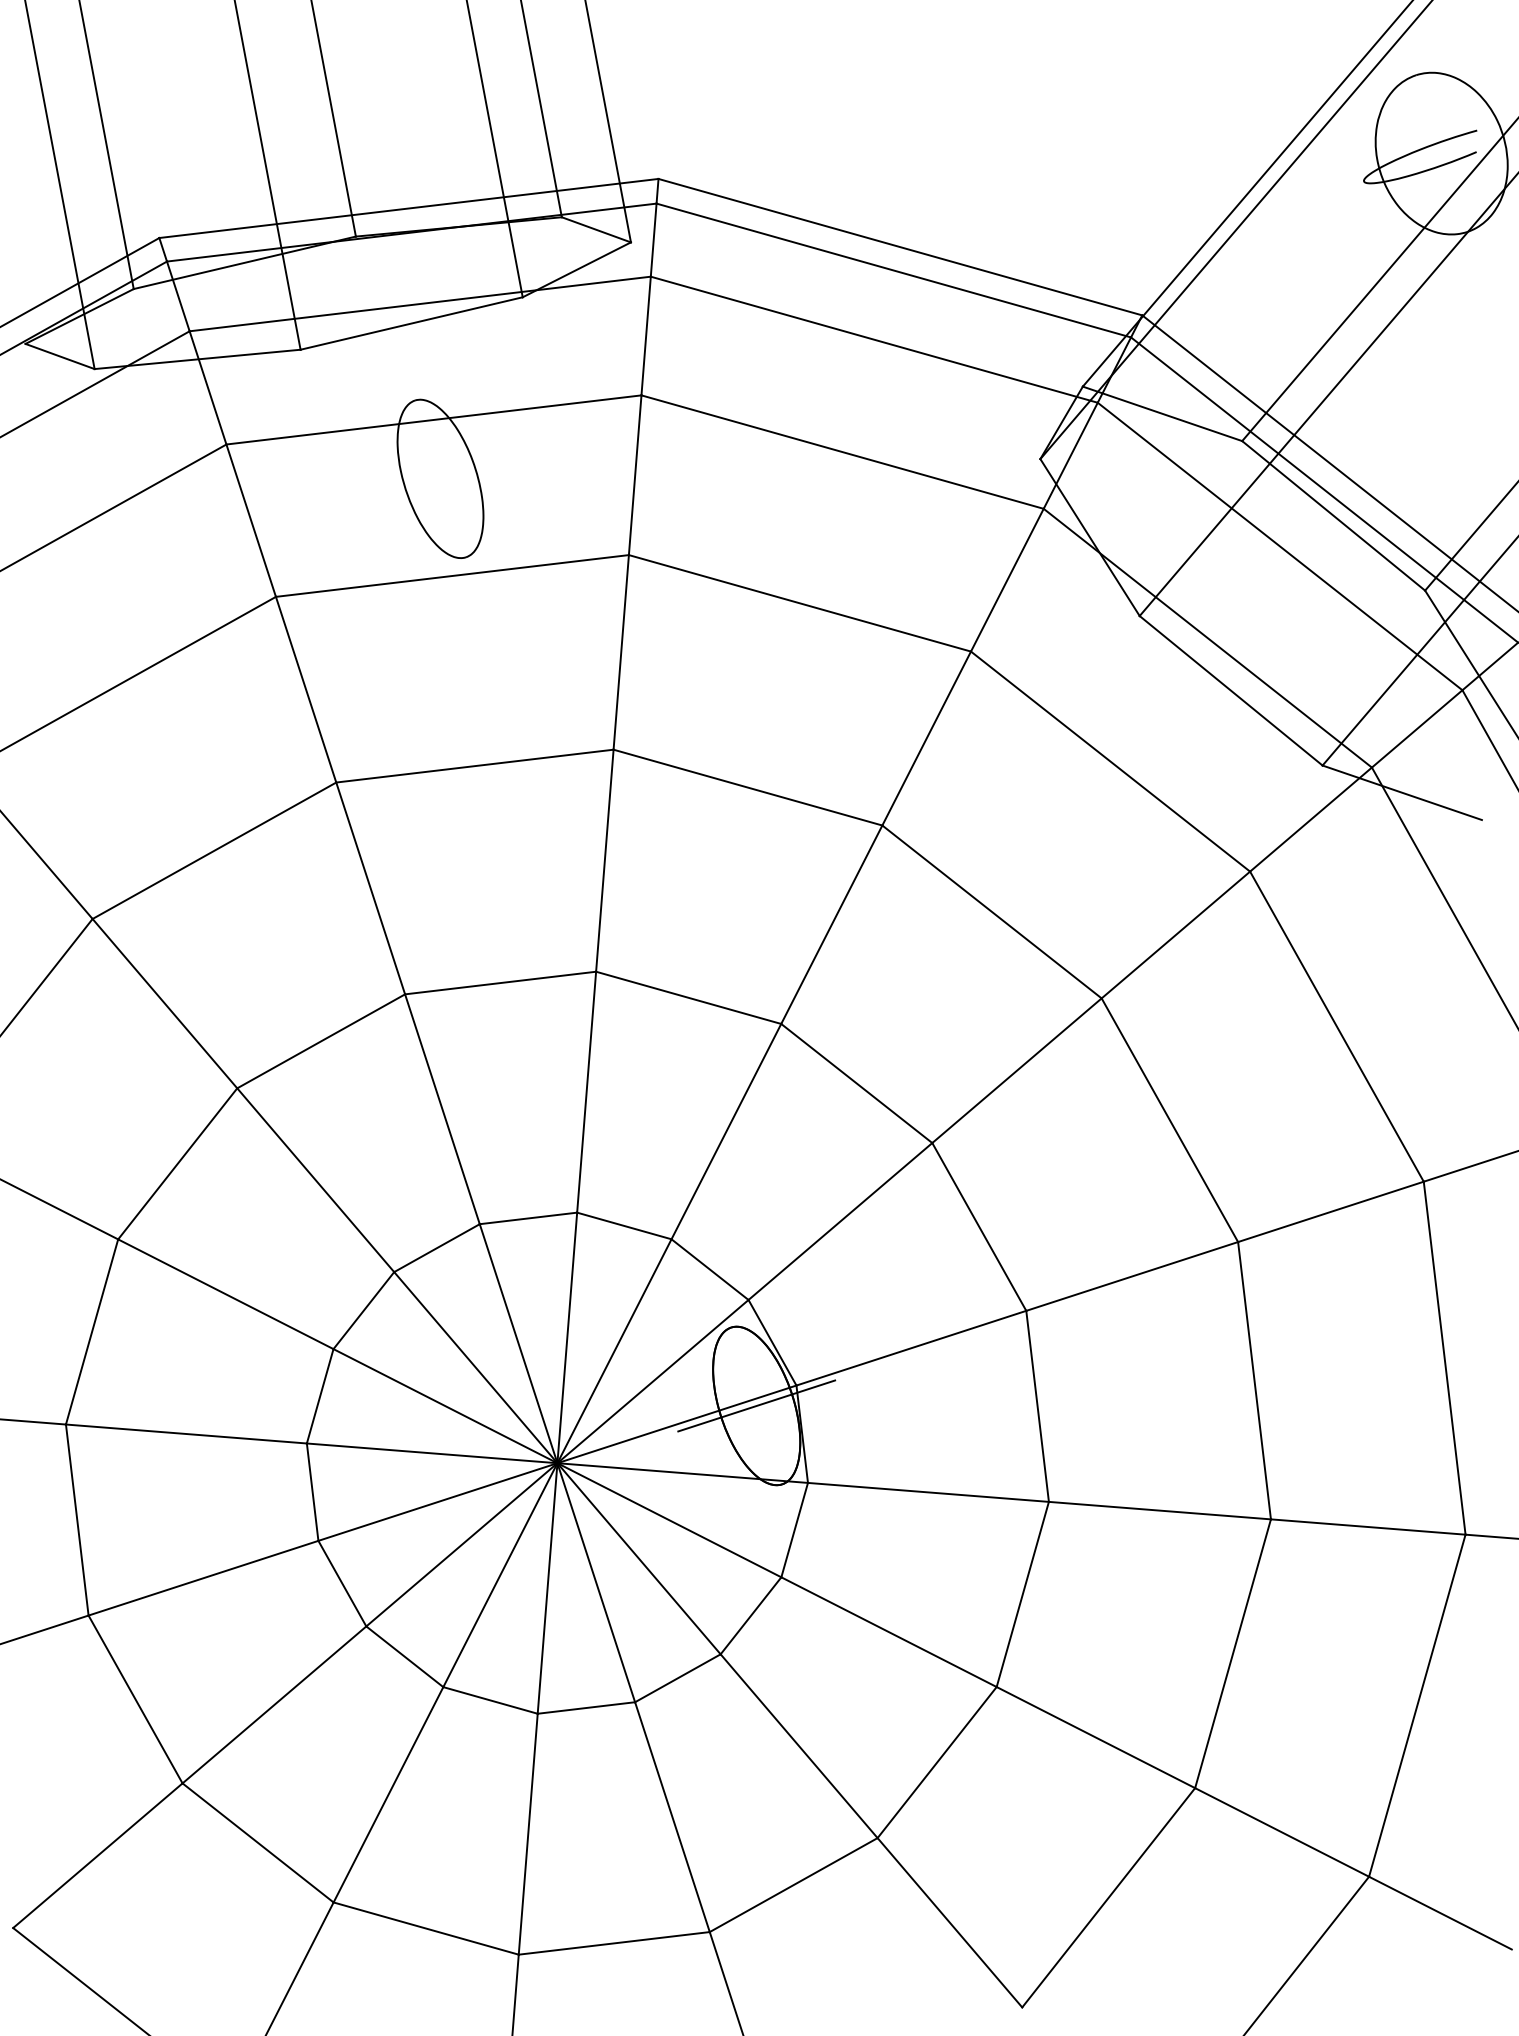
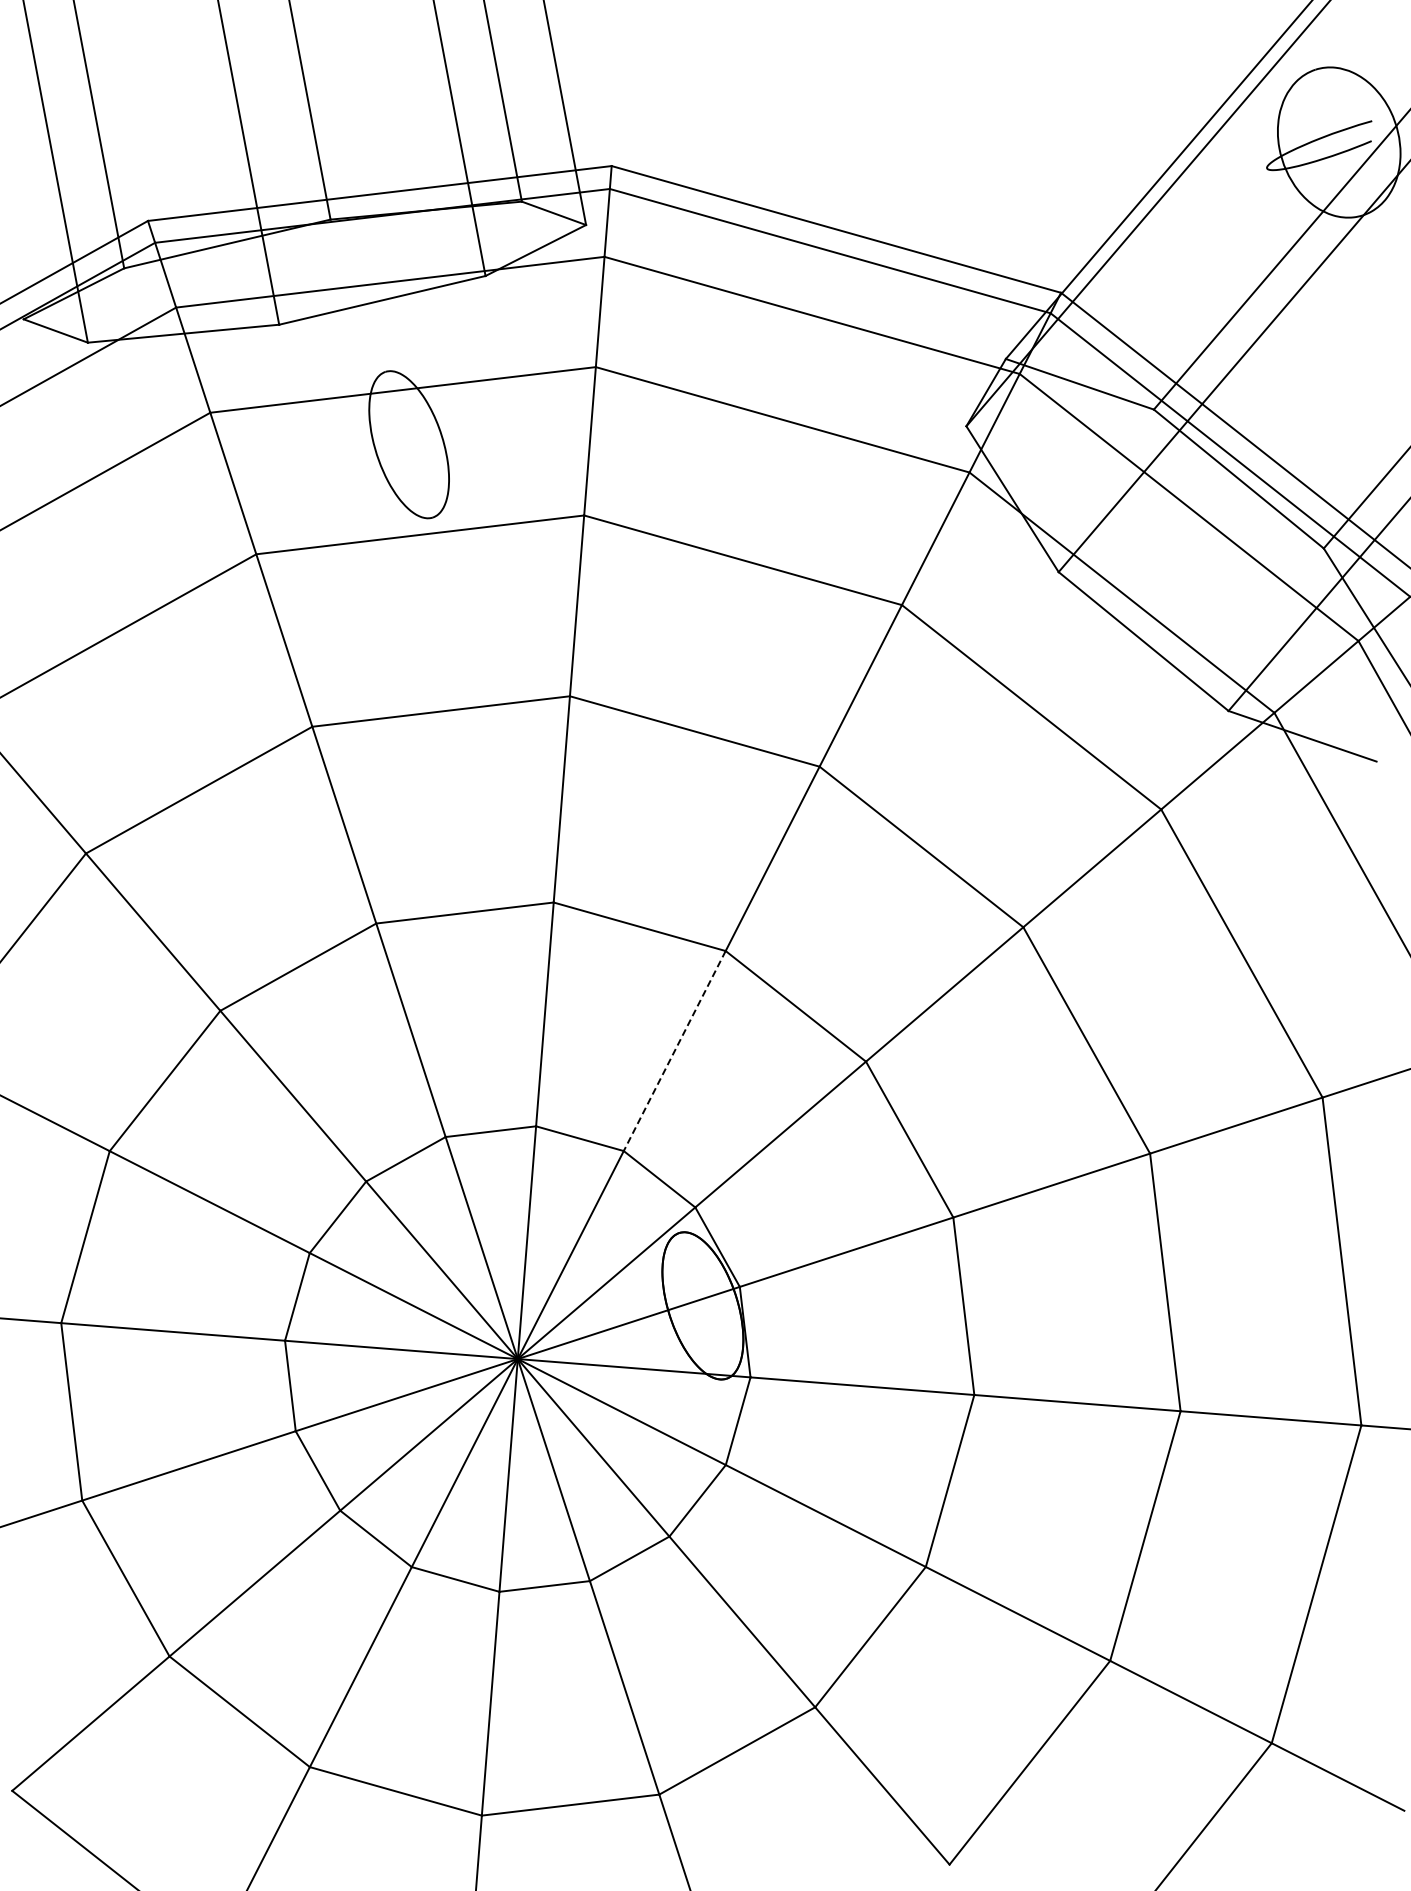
line: (726, 1132) -> (674, 1051), solid -> dashed
line: (756, 1405) -> (702, 1305), removed

